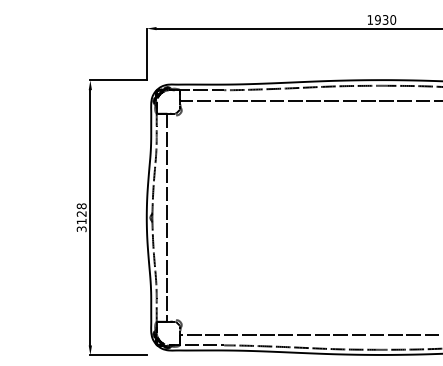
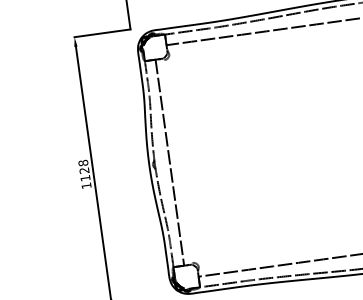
text: (81, 229) -> (86, 186), 3128 -> 1128

